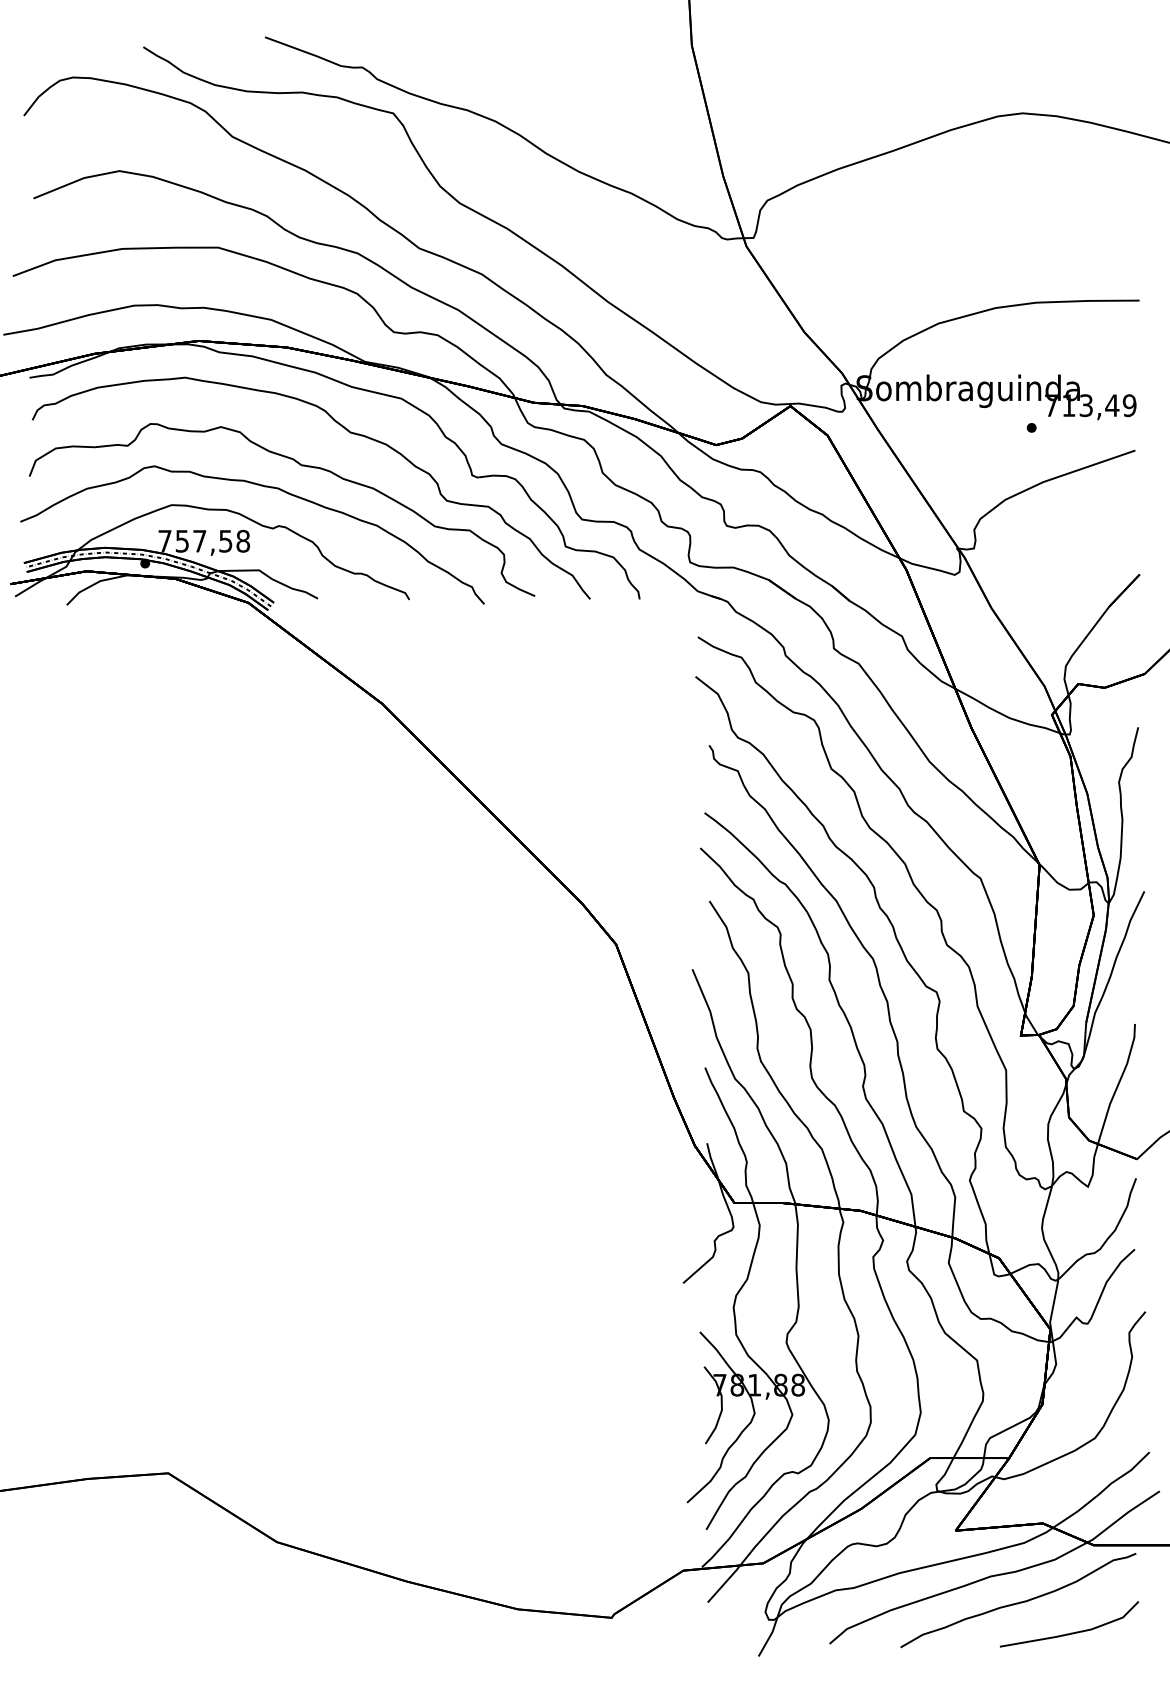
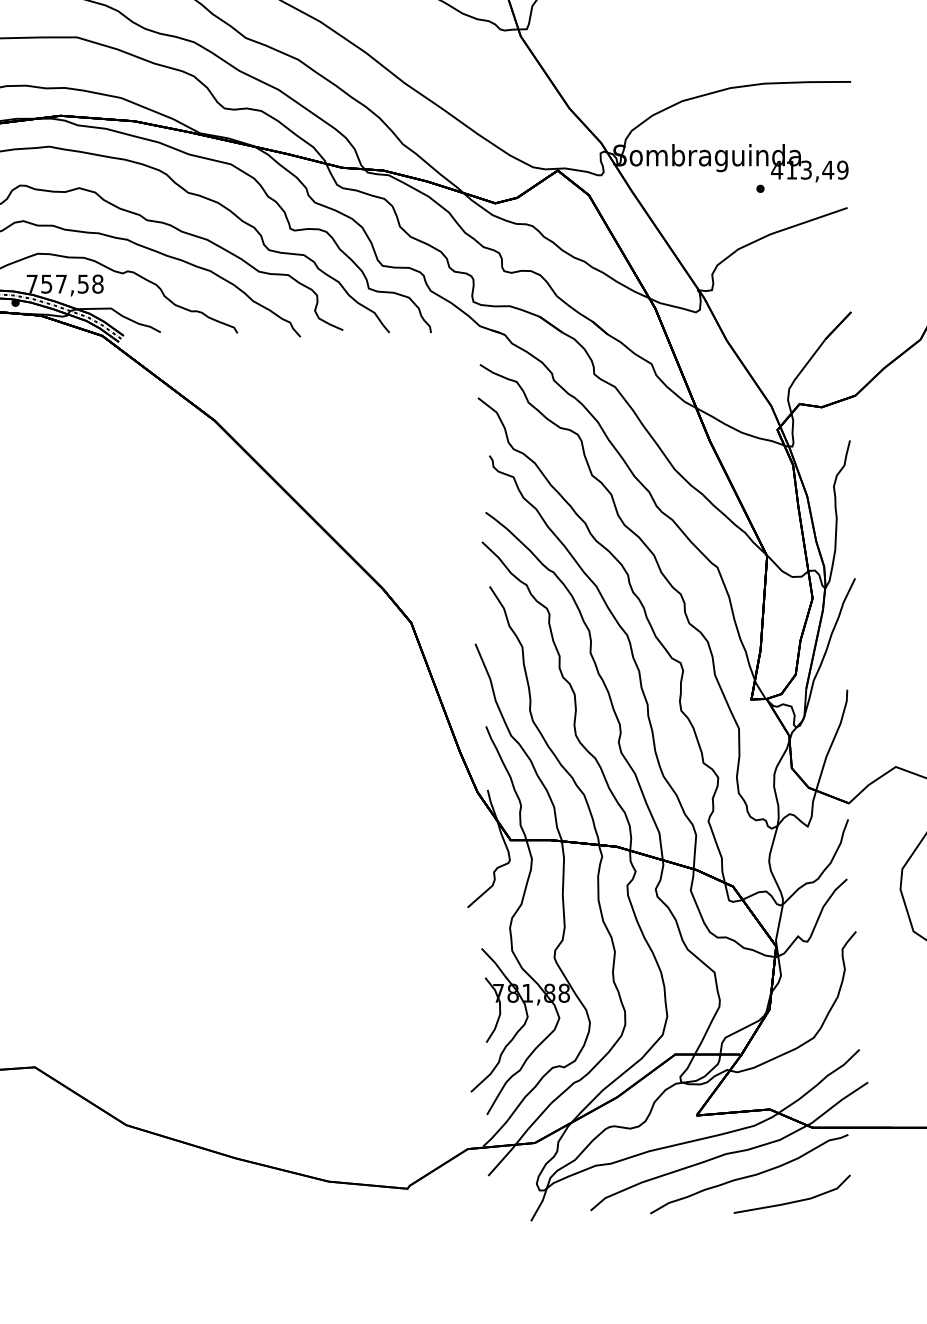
text: (1051, 405) -> (777, 170), 713,49 -> 413,49

